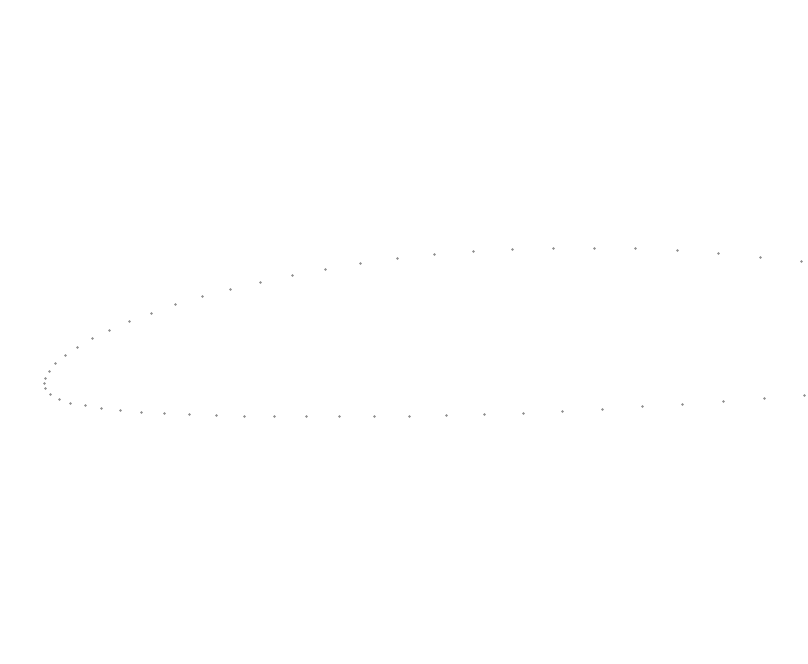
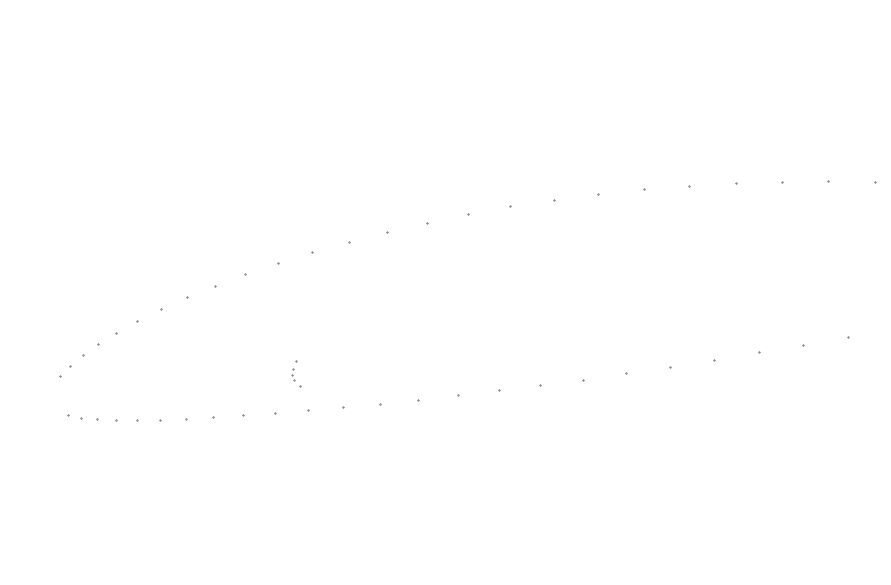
part: (47, 382) -> (296, 373), moved

